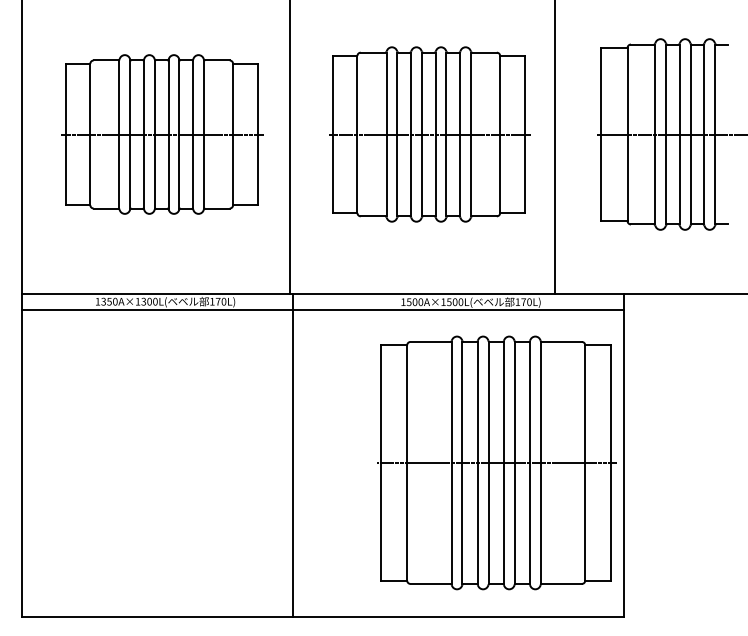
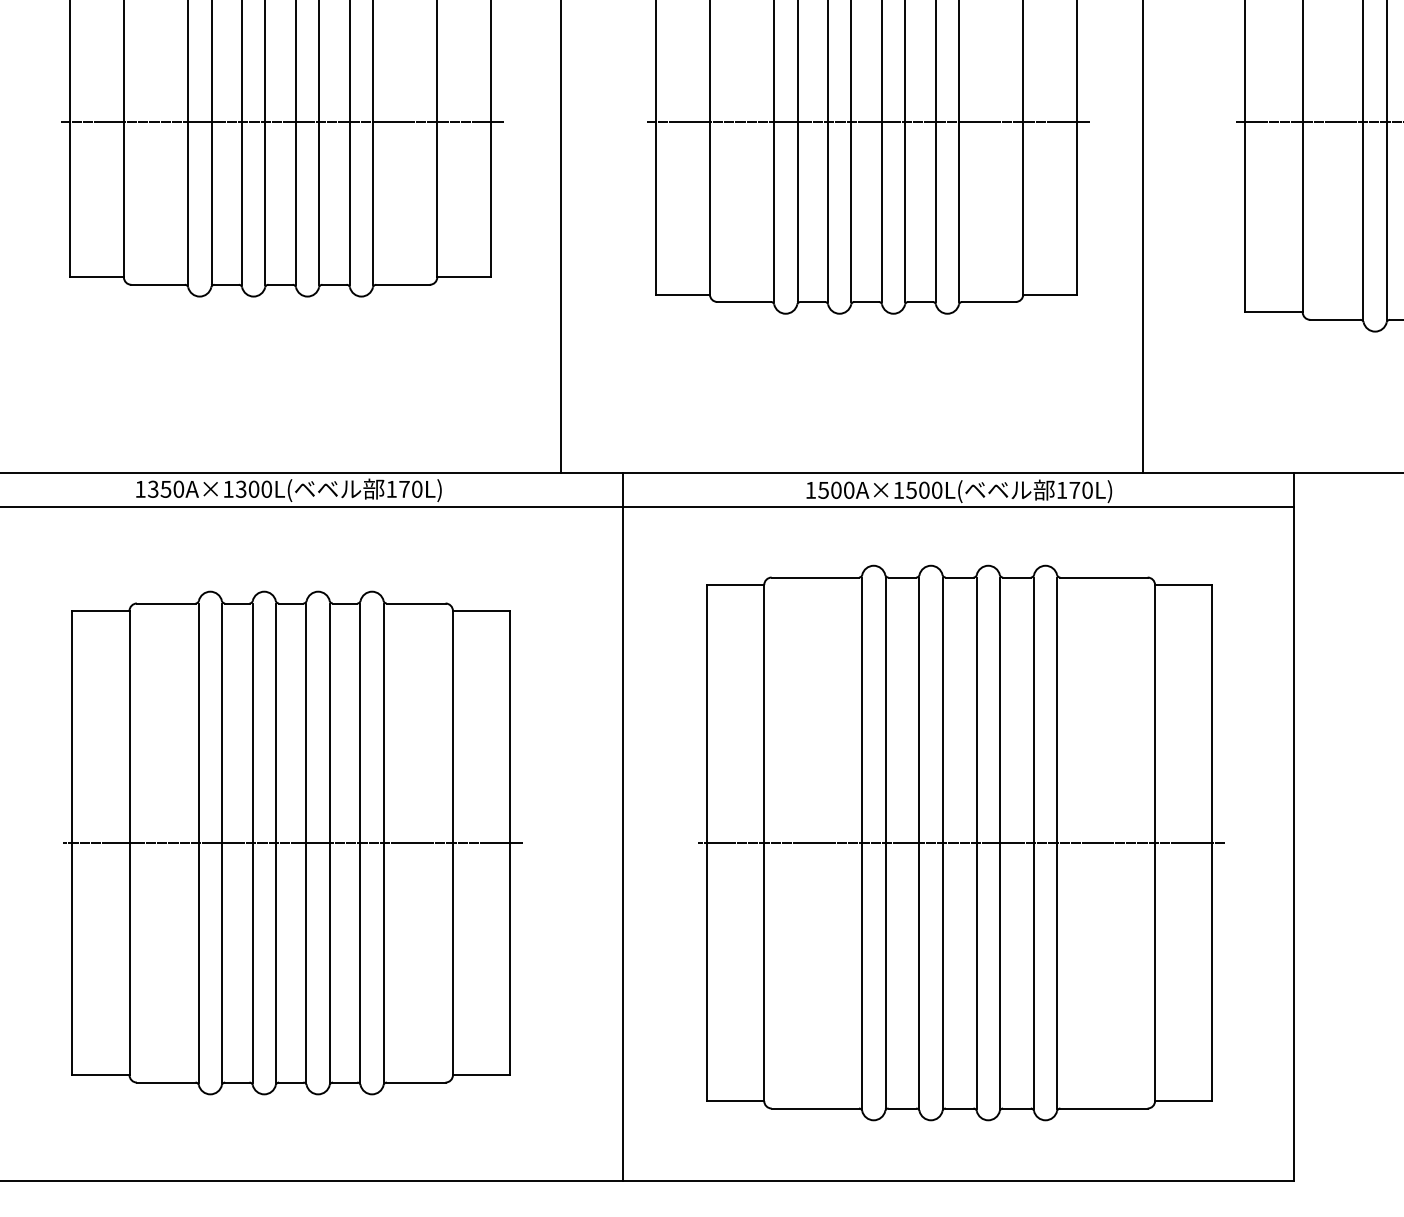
line: (292, 455) -> (622, 826), moved
part: (166, 462) -> (291, 842), added
part: (496, 462) -> (960, 842), moved

